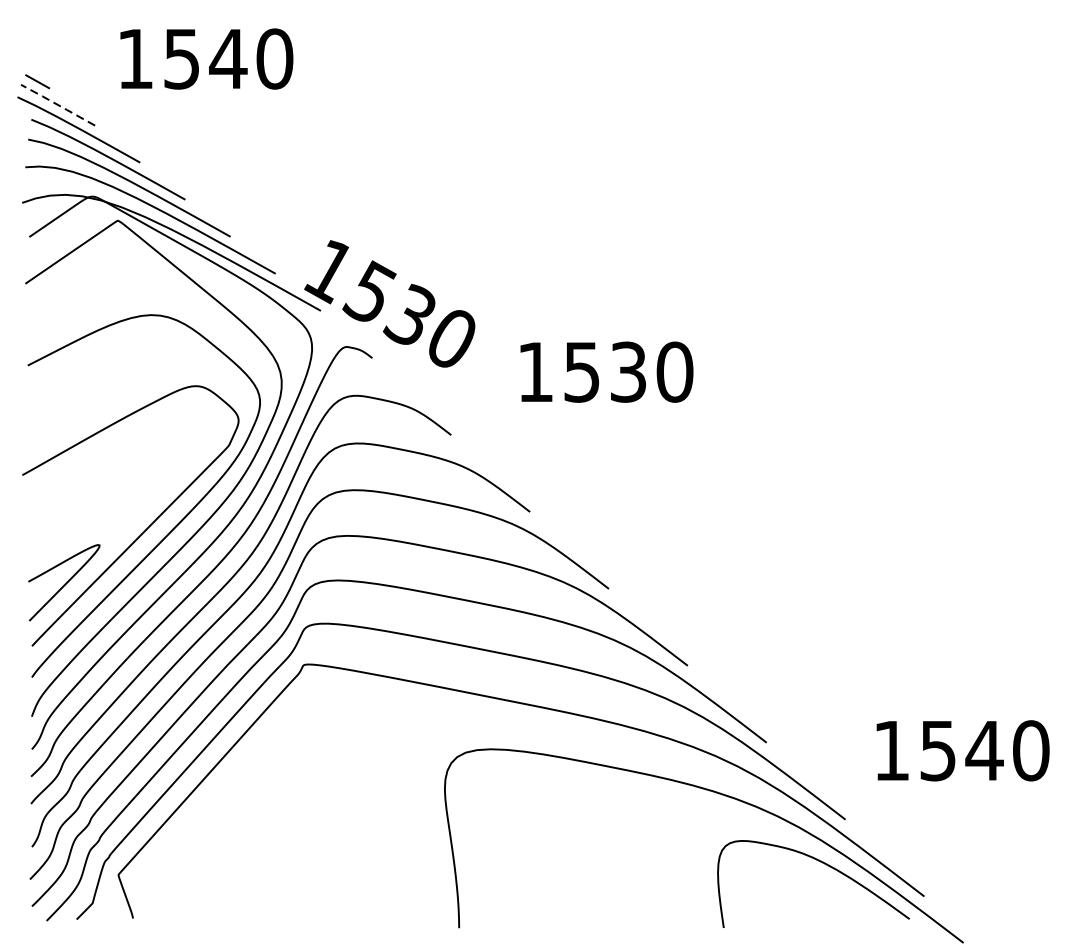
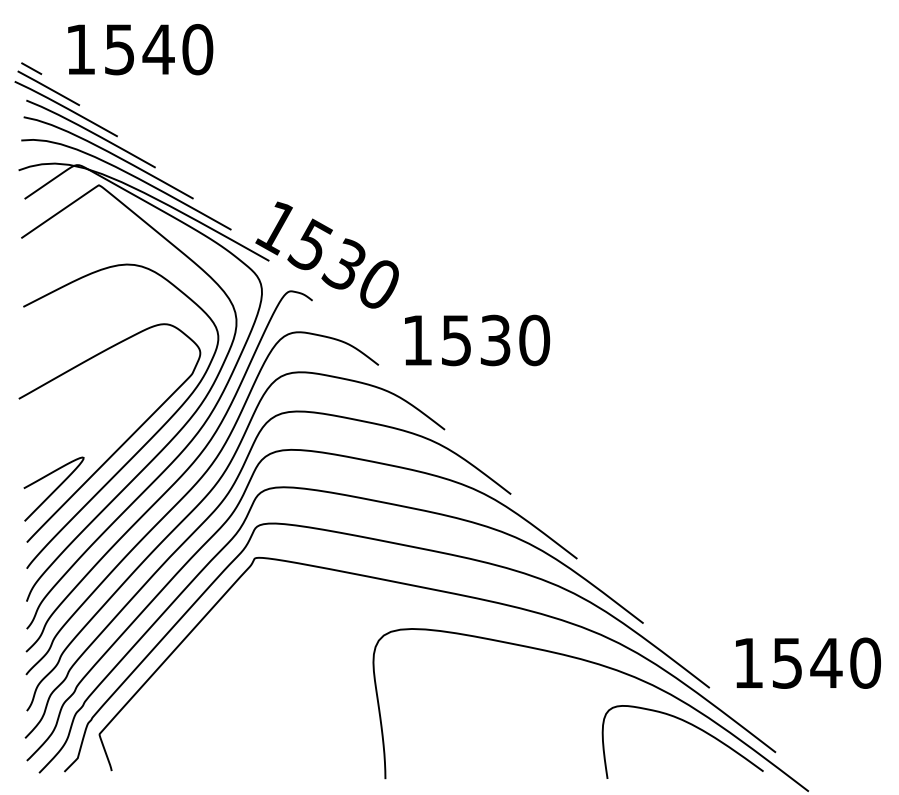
text: (206, 58) -> (140, 49), moved
line: (57, 105) -> (48, 88), dashed -> solid
text: (606, 372) -> (477, 340), moved
text: (963, 749) -> (808, 662), moved

